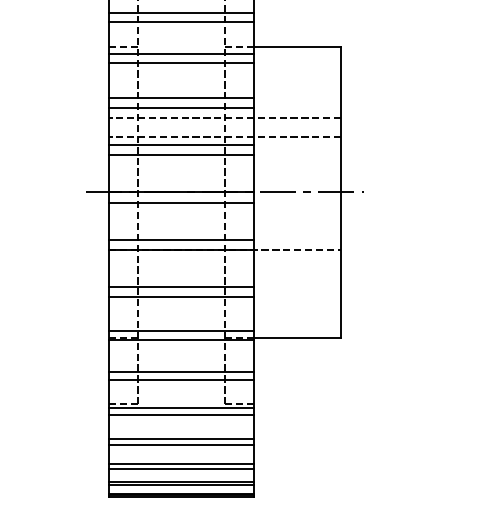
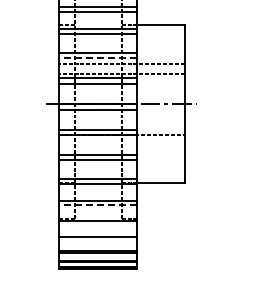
line: (180, 108) -> (97, 58), solid -> dashed
line: (180, 380) -> (97, 205), solid -> dashed
line: (180, 415) -> (97, 224), removed
line: (180, 444) -> (97, 240), removed

